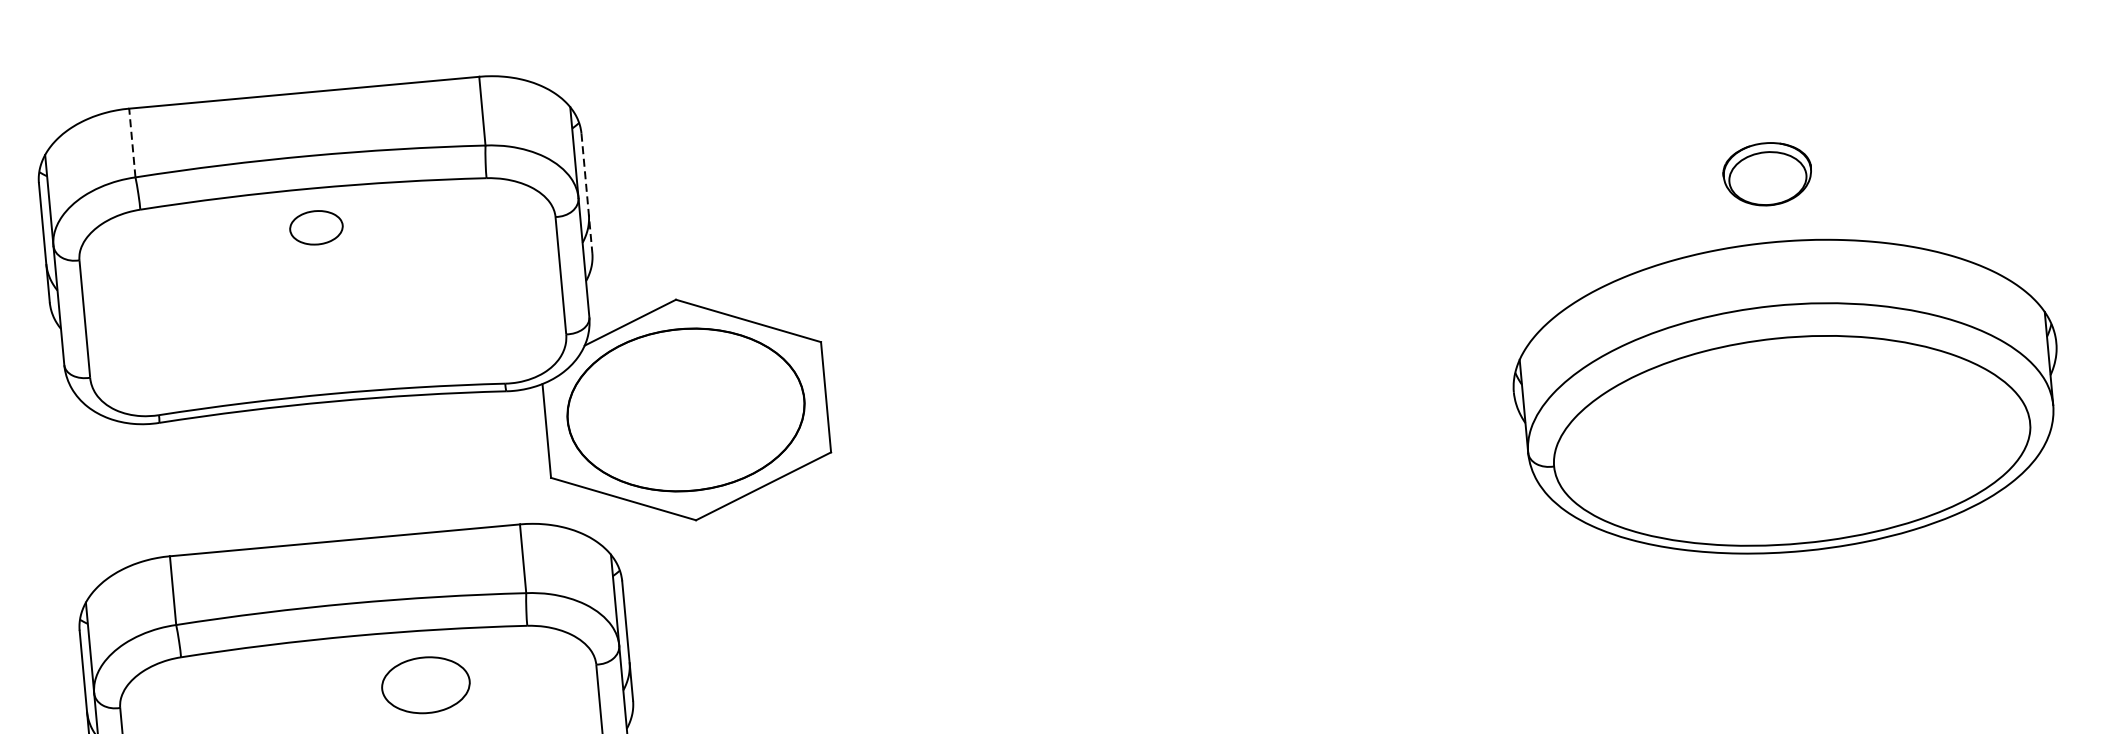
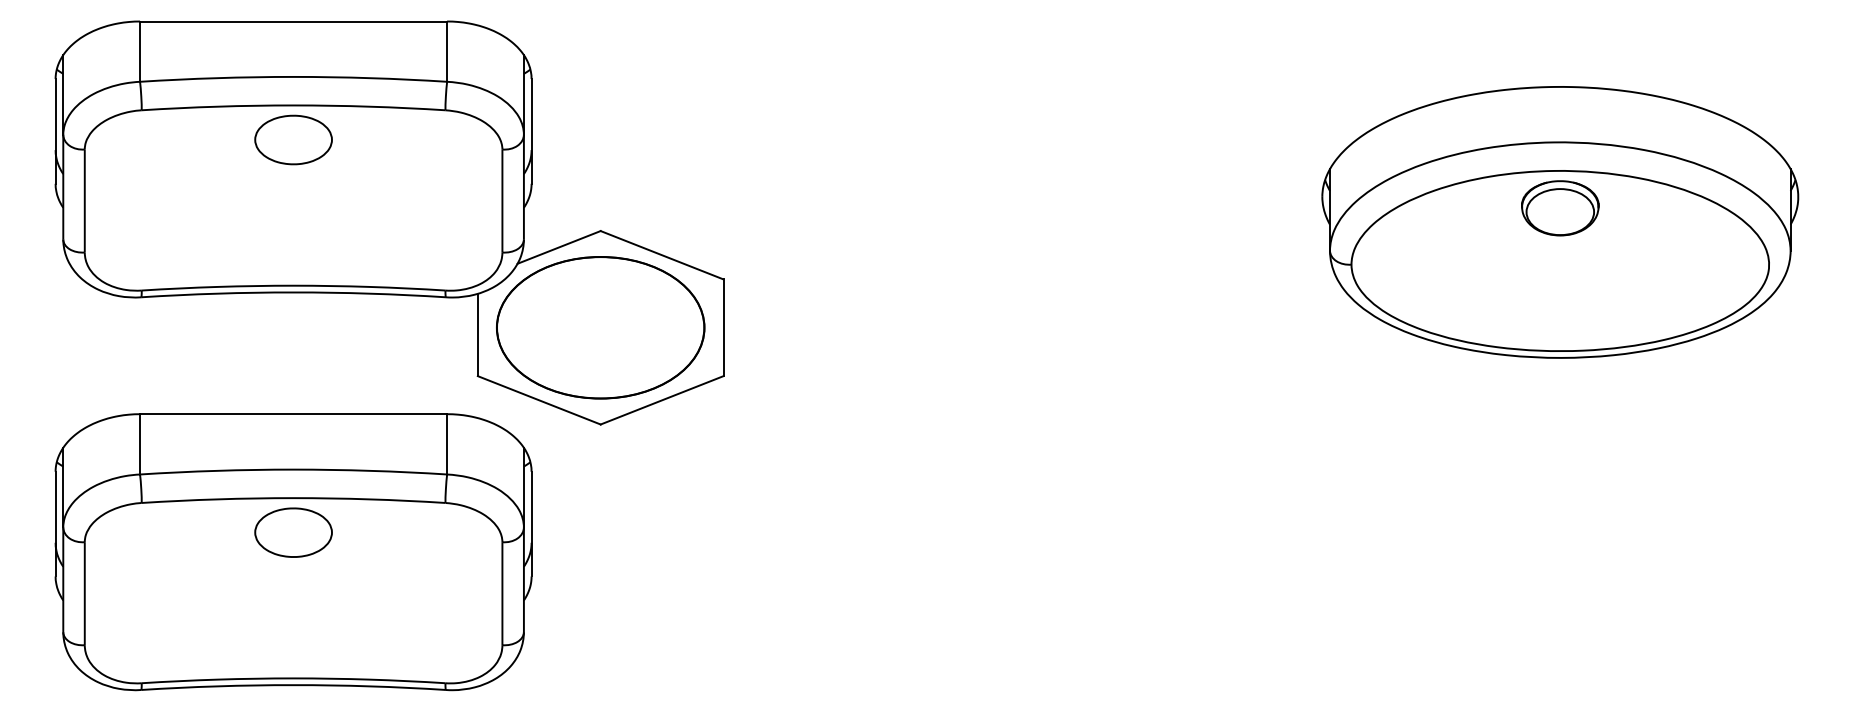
line: (132, 142) -> (140, 51), dashed -> solid
line: (586, 193) -> (531, 131), dashed -> solid
part: (316, 227) -> (293, 139), size x1.67
part: (1787, 396) -> (1560, 222), moved
part: (425, 685) -> (293, 532), moved

